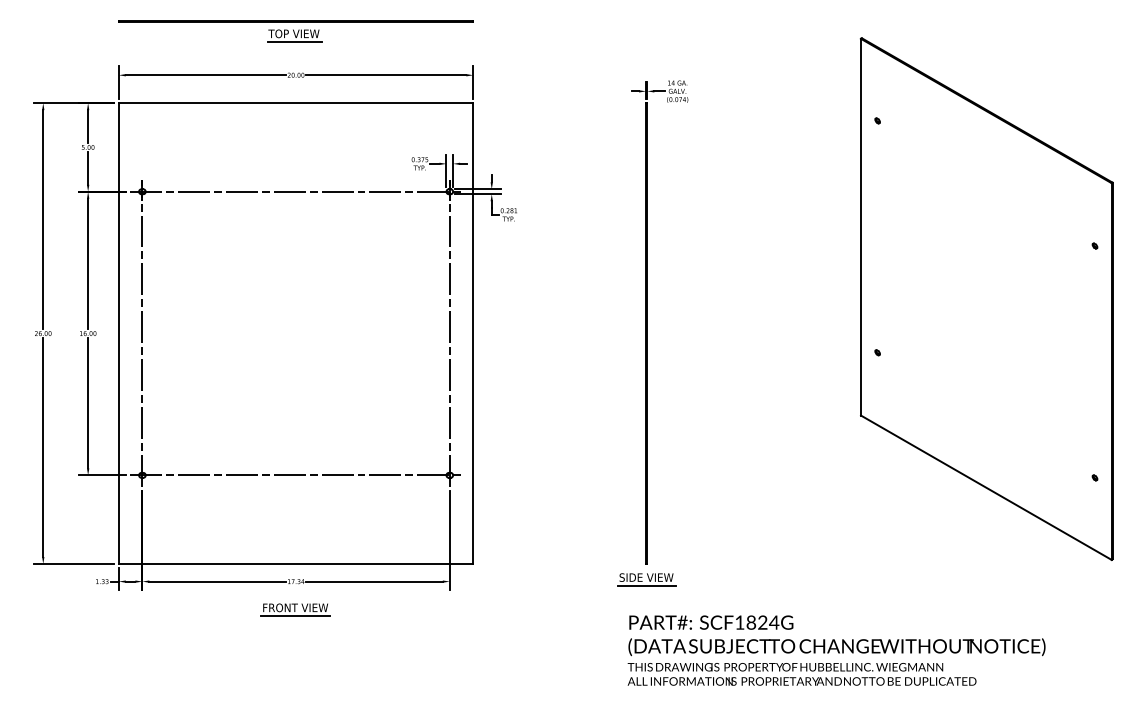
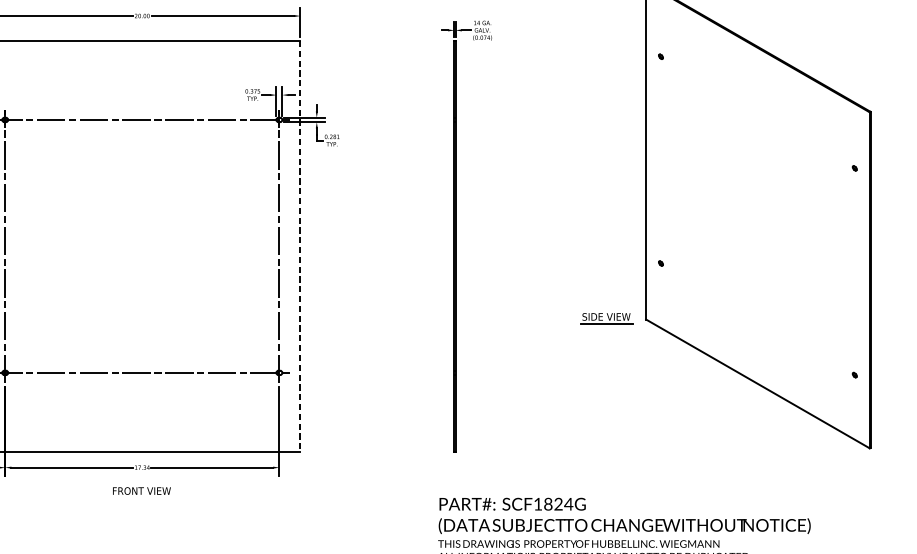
line: (473, 334) -> (300, 247), solid -> dashed
part: (646, 579) -> (606, 318), moved
line: (295, 616) -> (141, 498), removed

